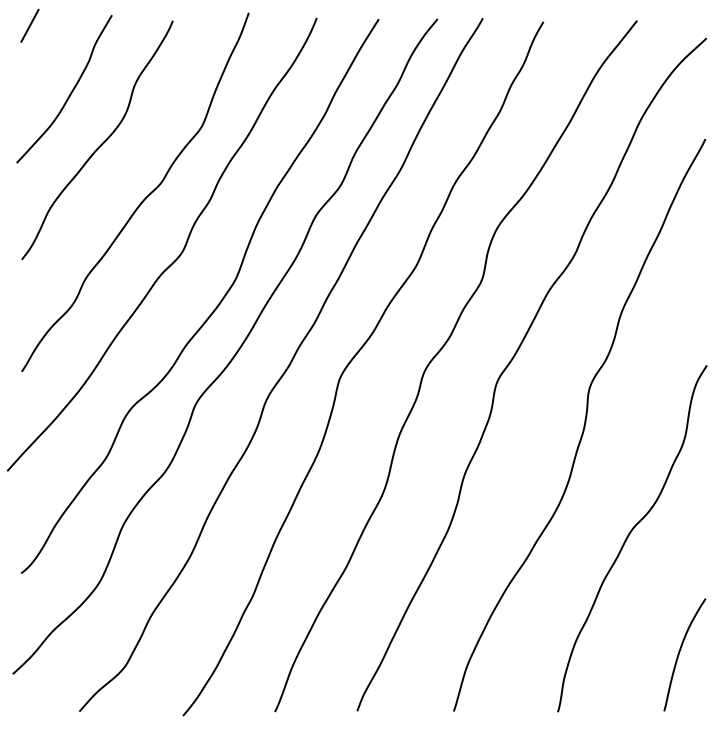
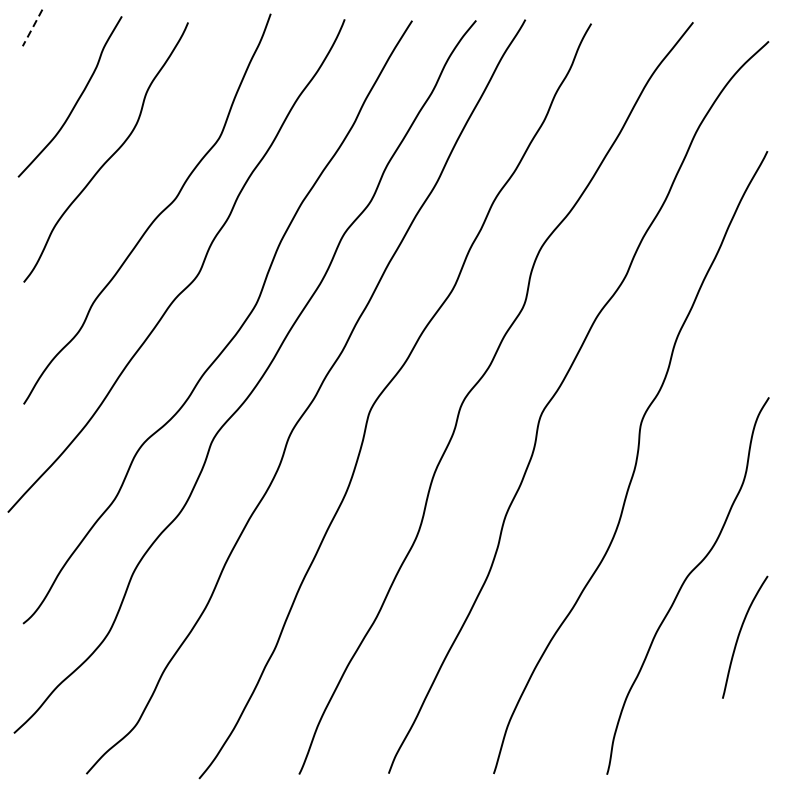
line: (29, 26) -> (32, 28), solid -> dashed
curve: (680, 652) -> (740, 634), moved

